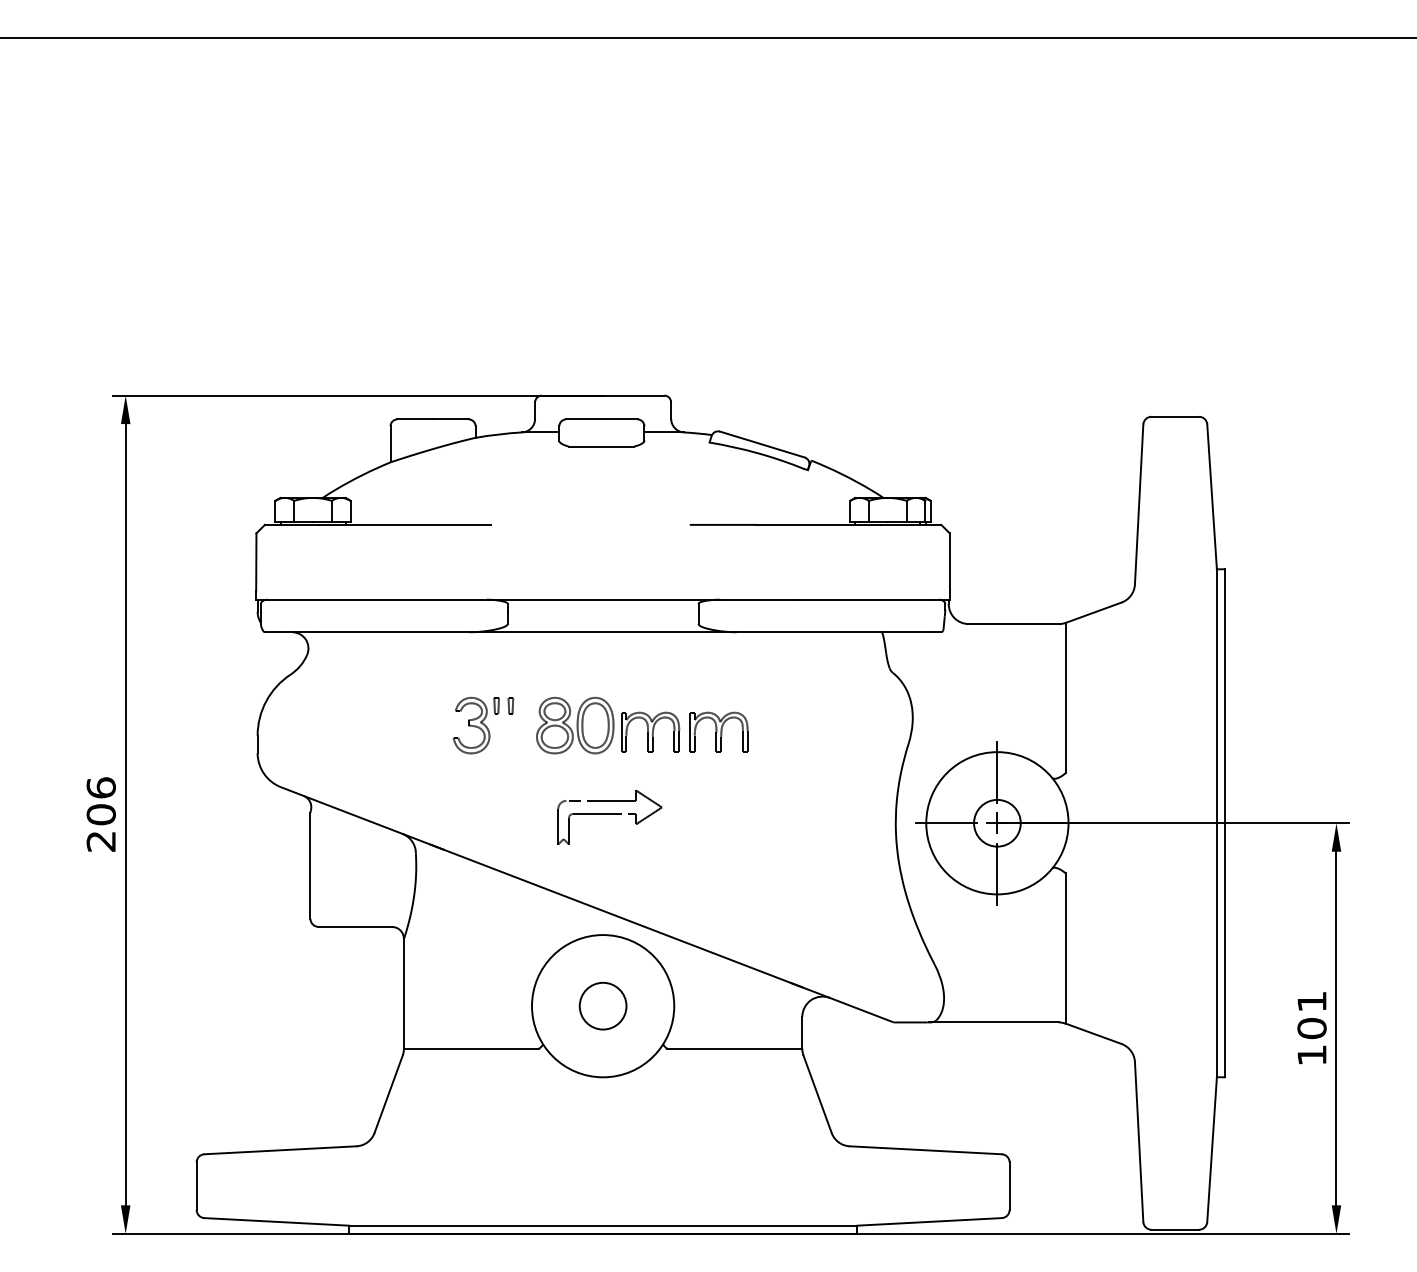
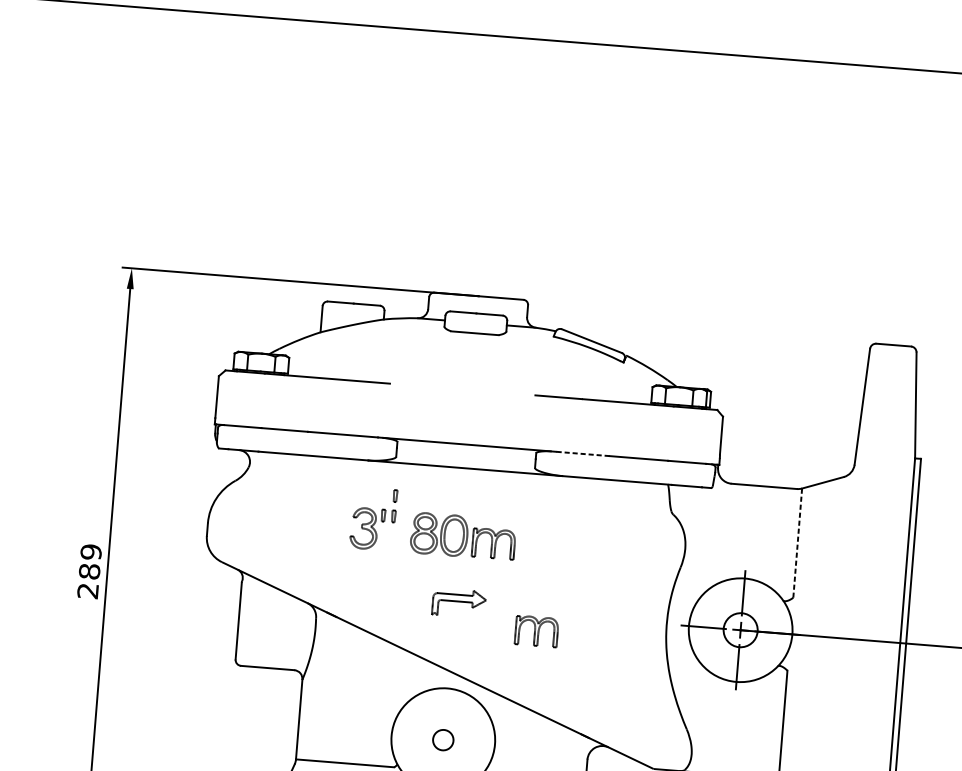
line: (762, 599) -> (582, 453), solid -> dashed
part: (510, 677) -> (395, 495), added
line: (1065, 697) -> (797, 542), solid -> dashed
part: (718, 731) -> (536, 630), moved
text: (100, 801) -> (89, 561), 206 -> 289
part: (609, 817) -> (458, 603), size x0.7
circle: (602, 1005) -> (442, 739), size x0.6

